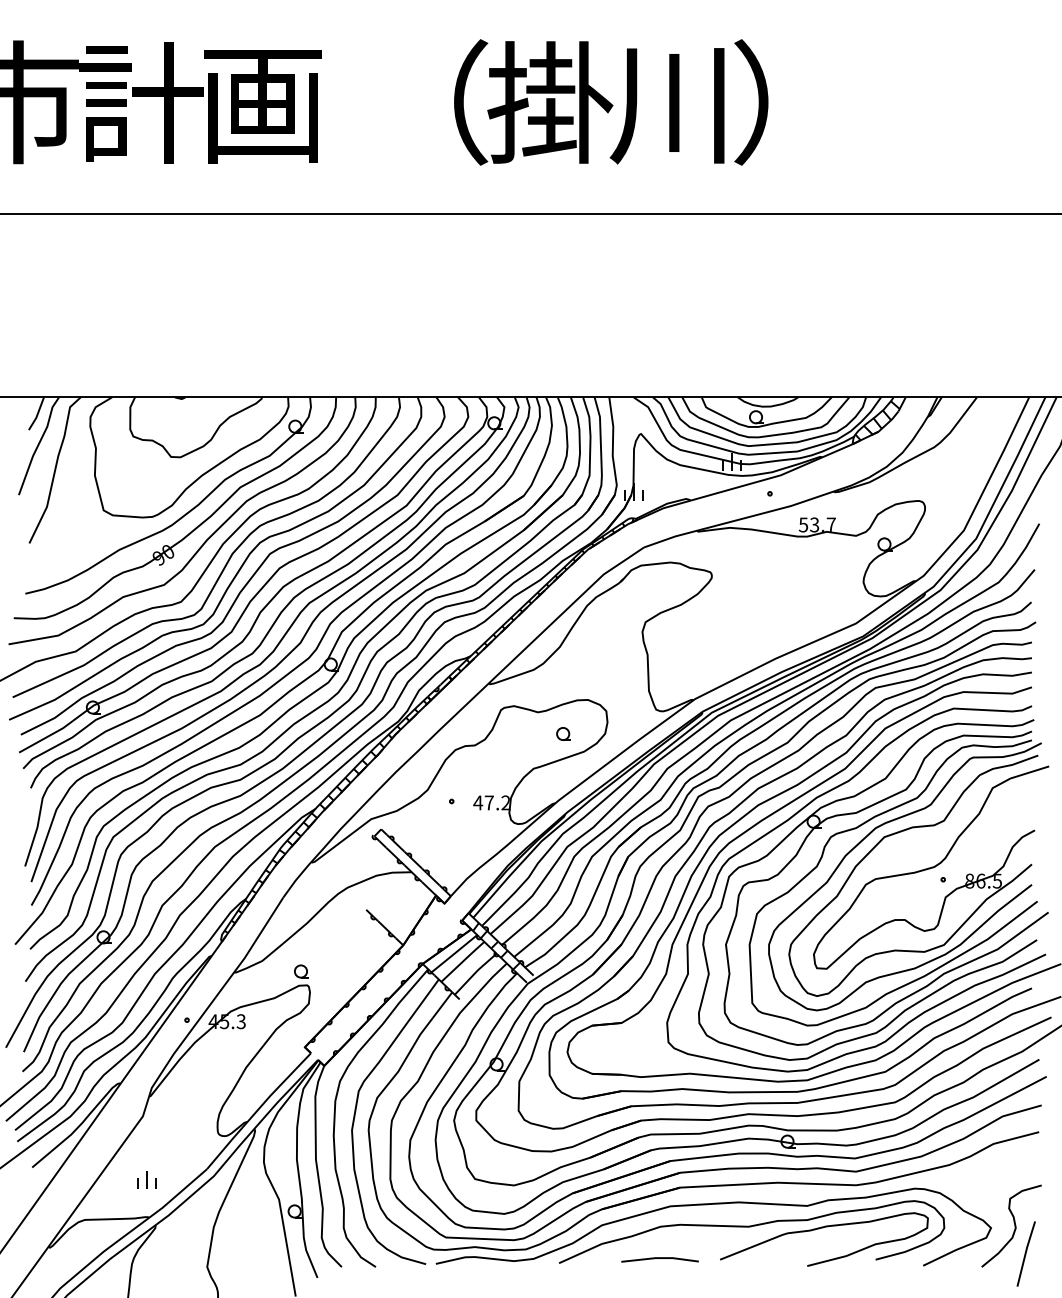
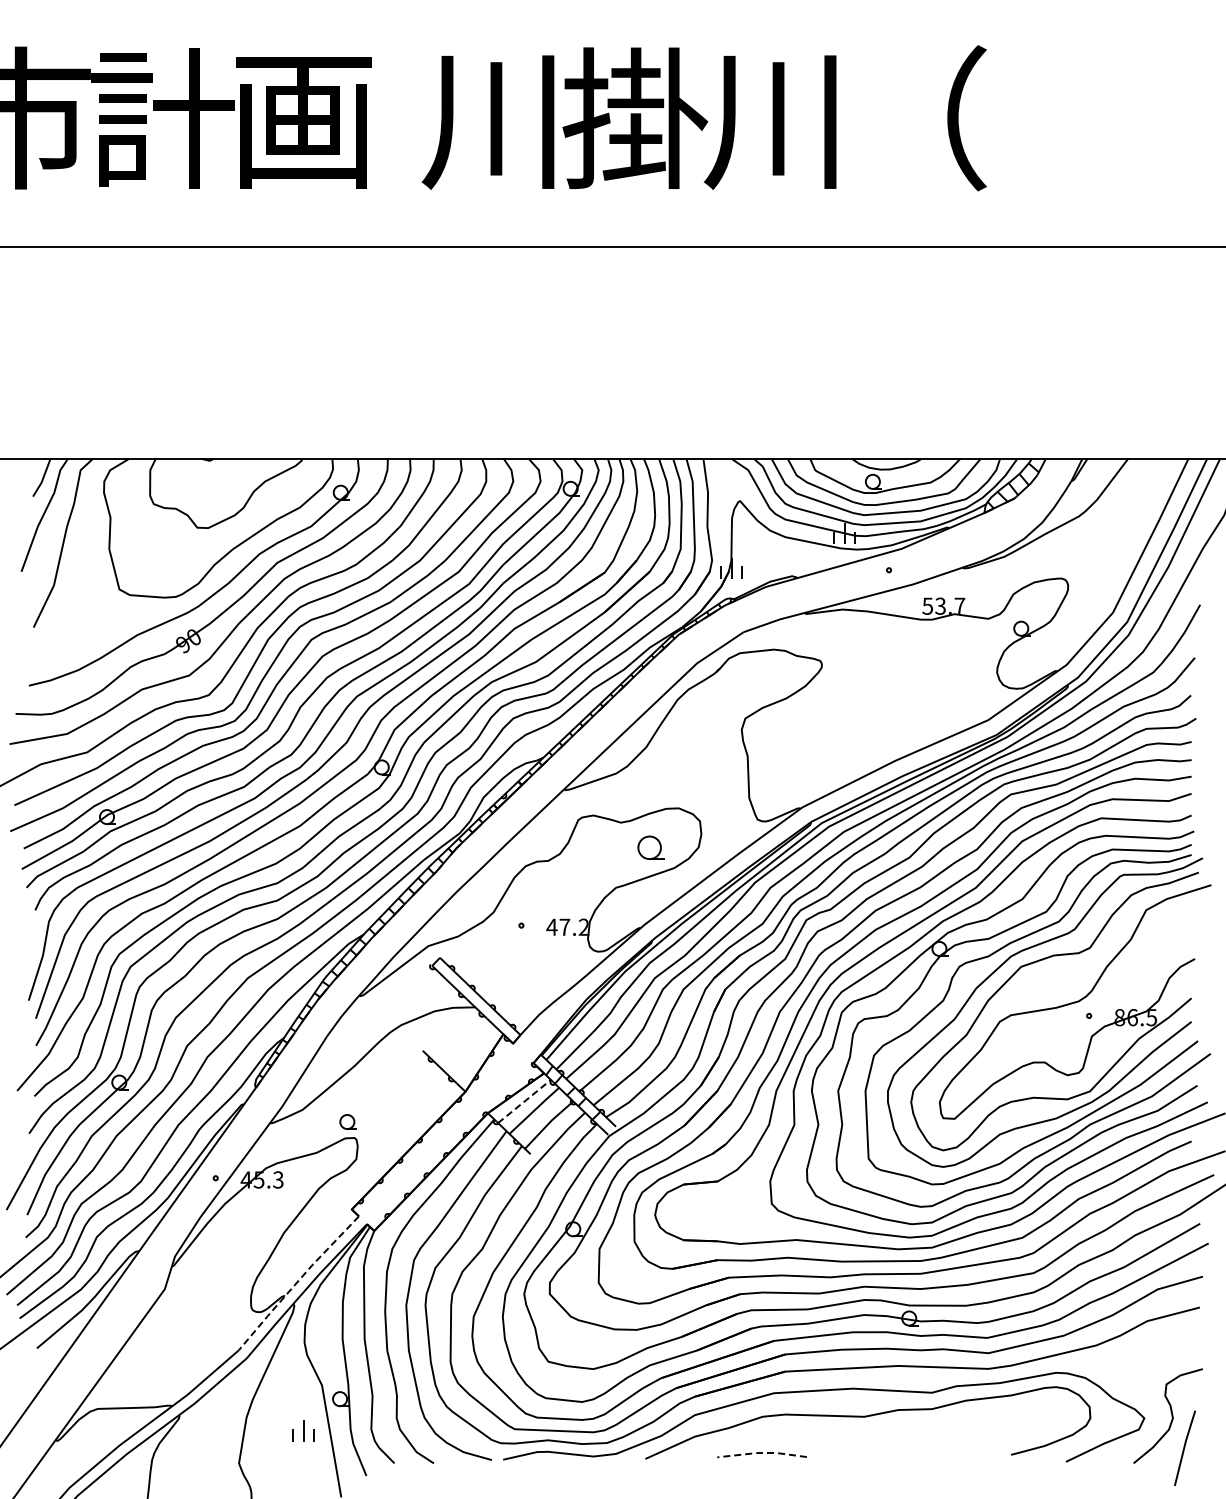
text: (426, 102) -> (492, 118), （ -> 川
text: (793, 102) -> (916, 118), ） -> （
part: (563, 733) -> (650, 847), size x1.6
line: (455, 953) -> (525, 1101), solid -> dashed
line: (257, 1110) -> (297, 1282), solid -> dashed
part: (147, 1179) -> (303, 1430), moved
curve: (820, 1229) -> (947, 1419), removed
line: (659, 1258) -> (761, 1453), solid -> dashed

